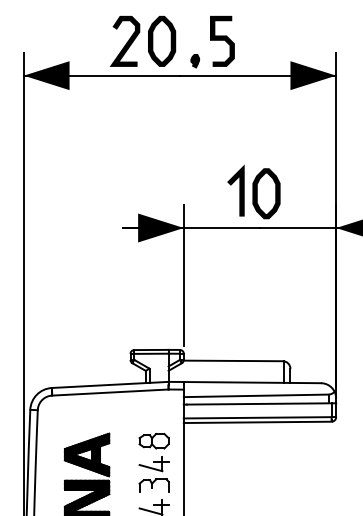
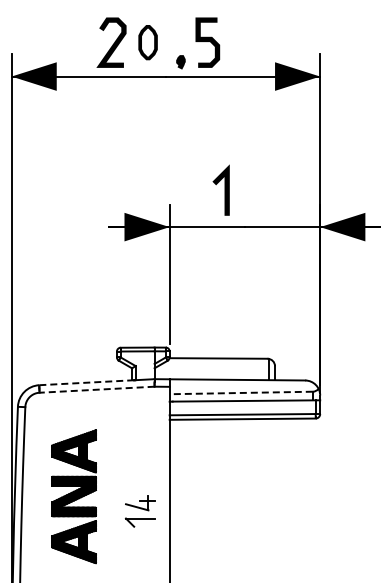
part: (161, 41) -> (147, 42), size x0.7
part: (266, 193) -> (251, 193), removed
line: (100, 385) -> (87, 382), solid -> dashed
line: (110, 392) -> (97, 389), solid -> dashed
line: (256, 395) -> (241, 392), solid -> dashed
part: (153, 462) -> (139, 458), removed

